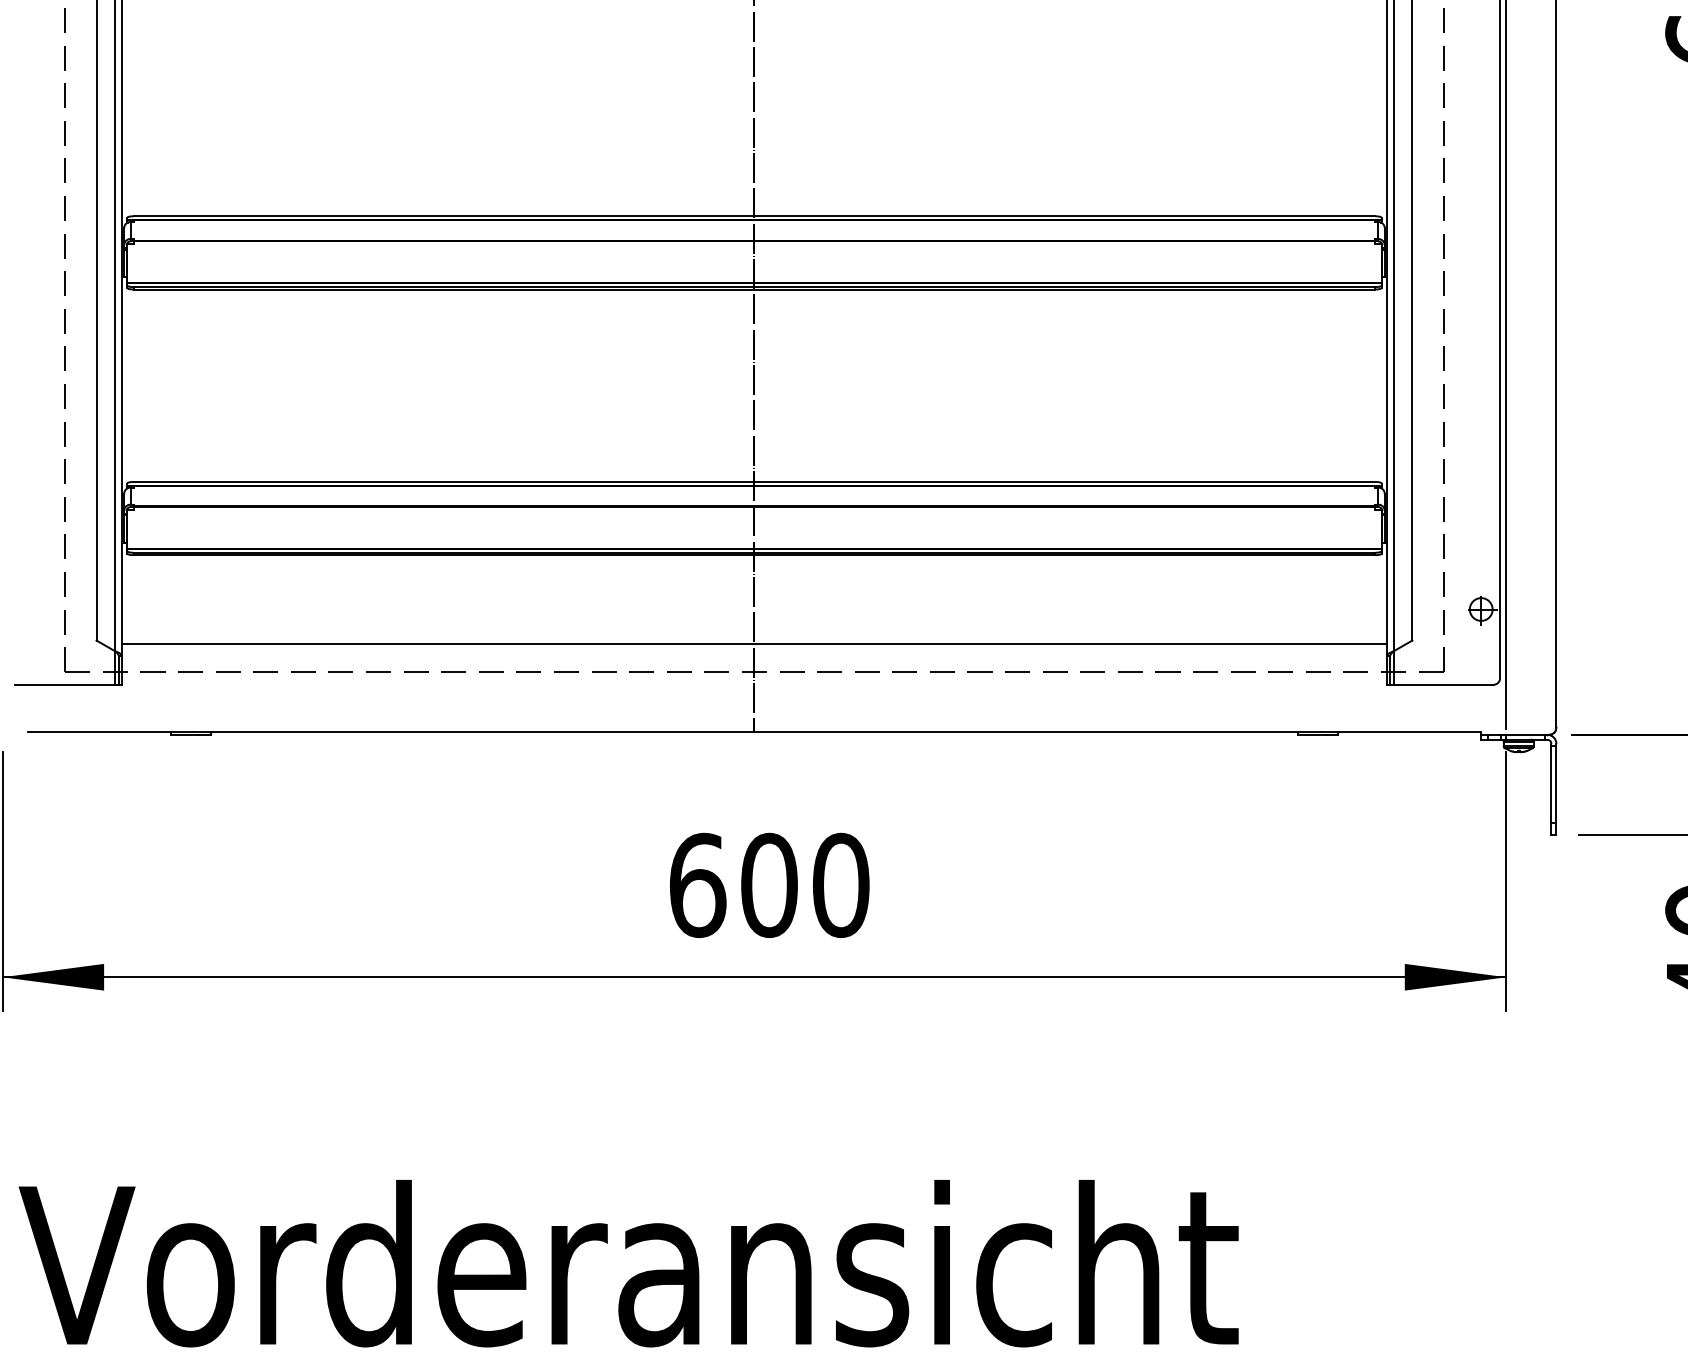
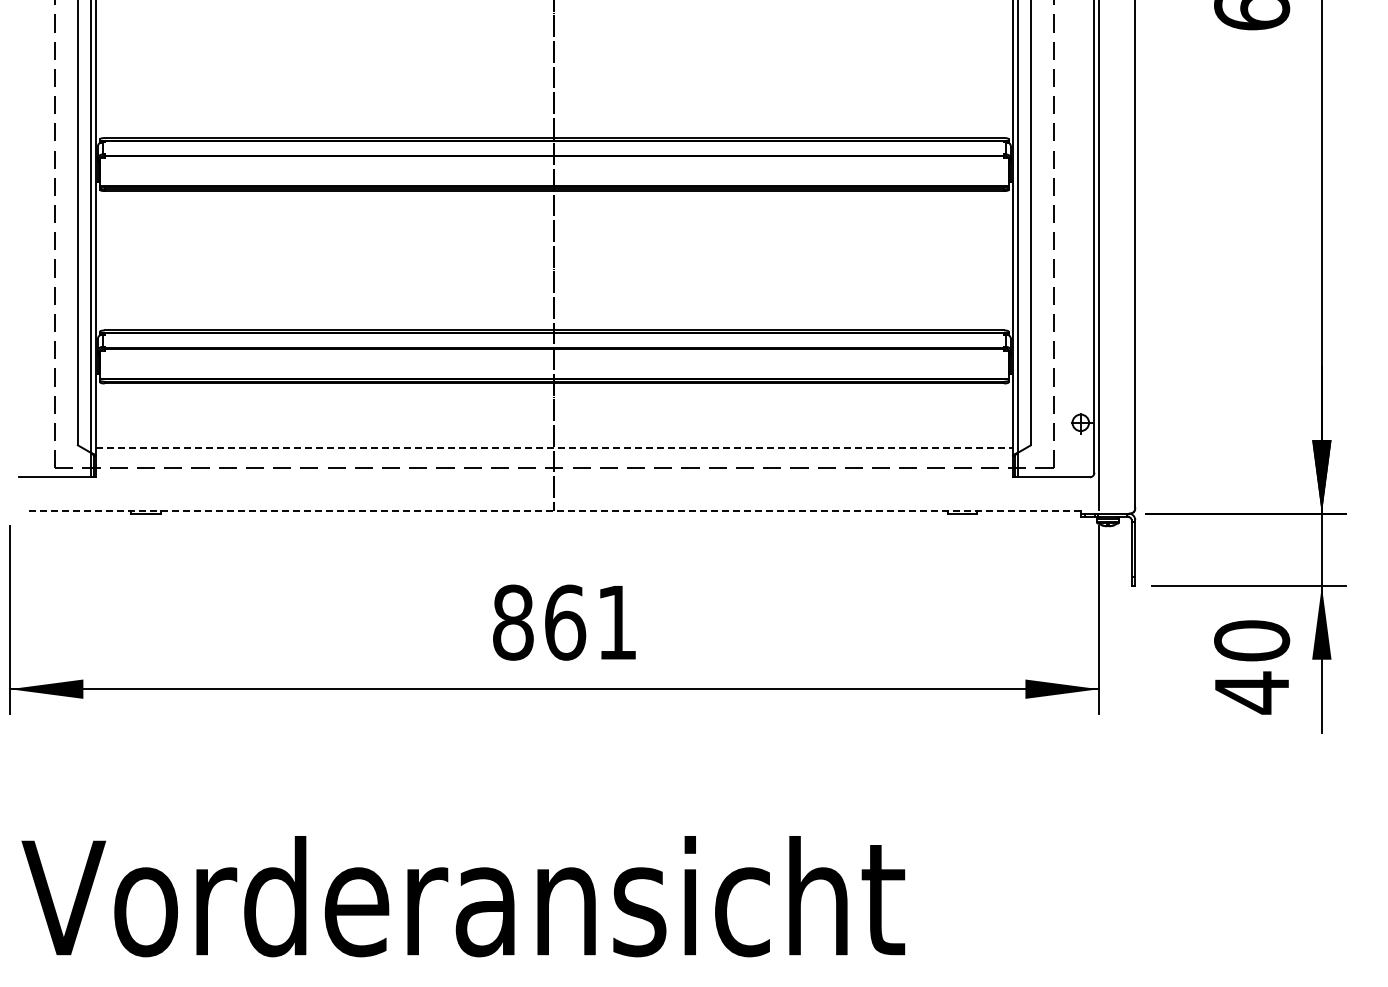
line: (754, 643) -> (554, 447), solid -> dashed
line: (753, 731) -> (553, 511), solid -> dashed
text: (769, 885) -> (565, 622), 600 -> 861

